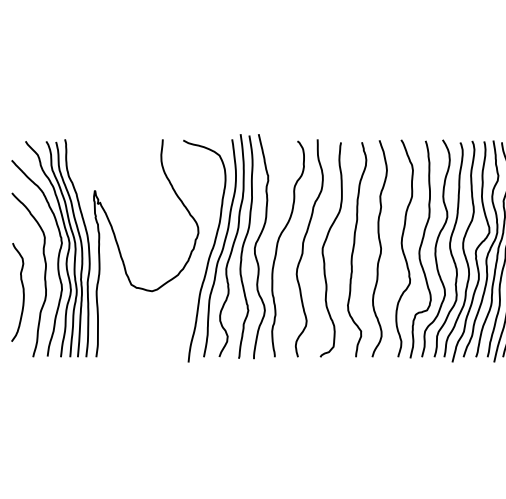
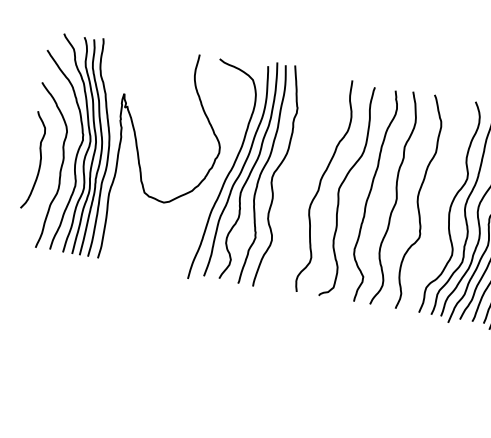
curve: (278, 244) -> (296, 177), removed
curve: (420, 249) -> (435, 206), removed
curve: (22, 292) -> (39, 161), moved

